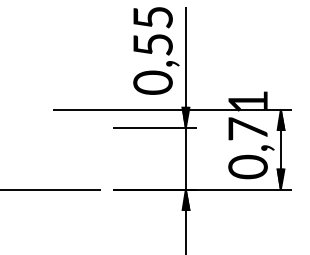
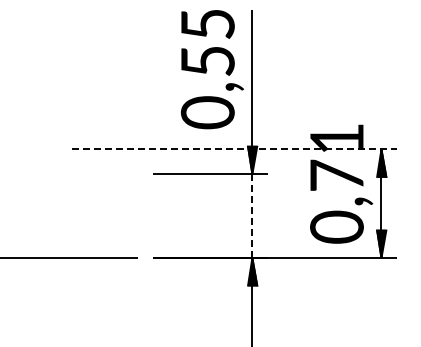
line: (172, 109) -> (234, 149), solid -> dashed
line: (185, 159) -> (252, 216), solid -> dashed

